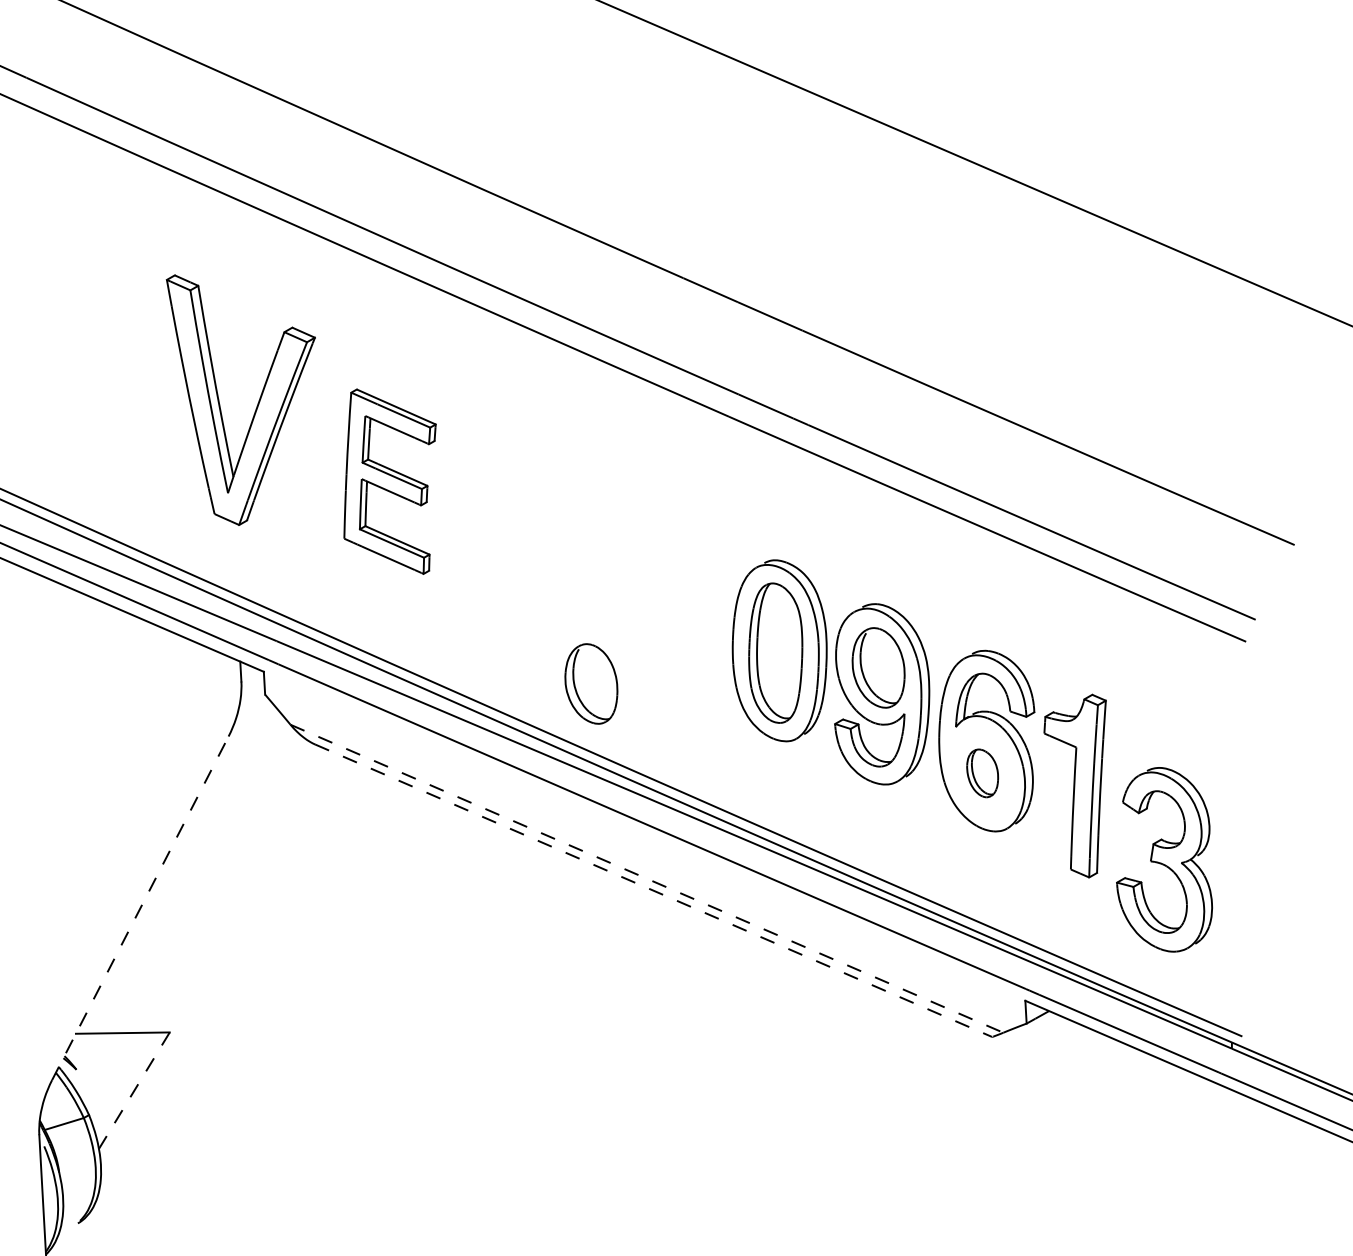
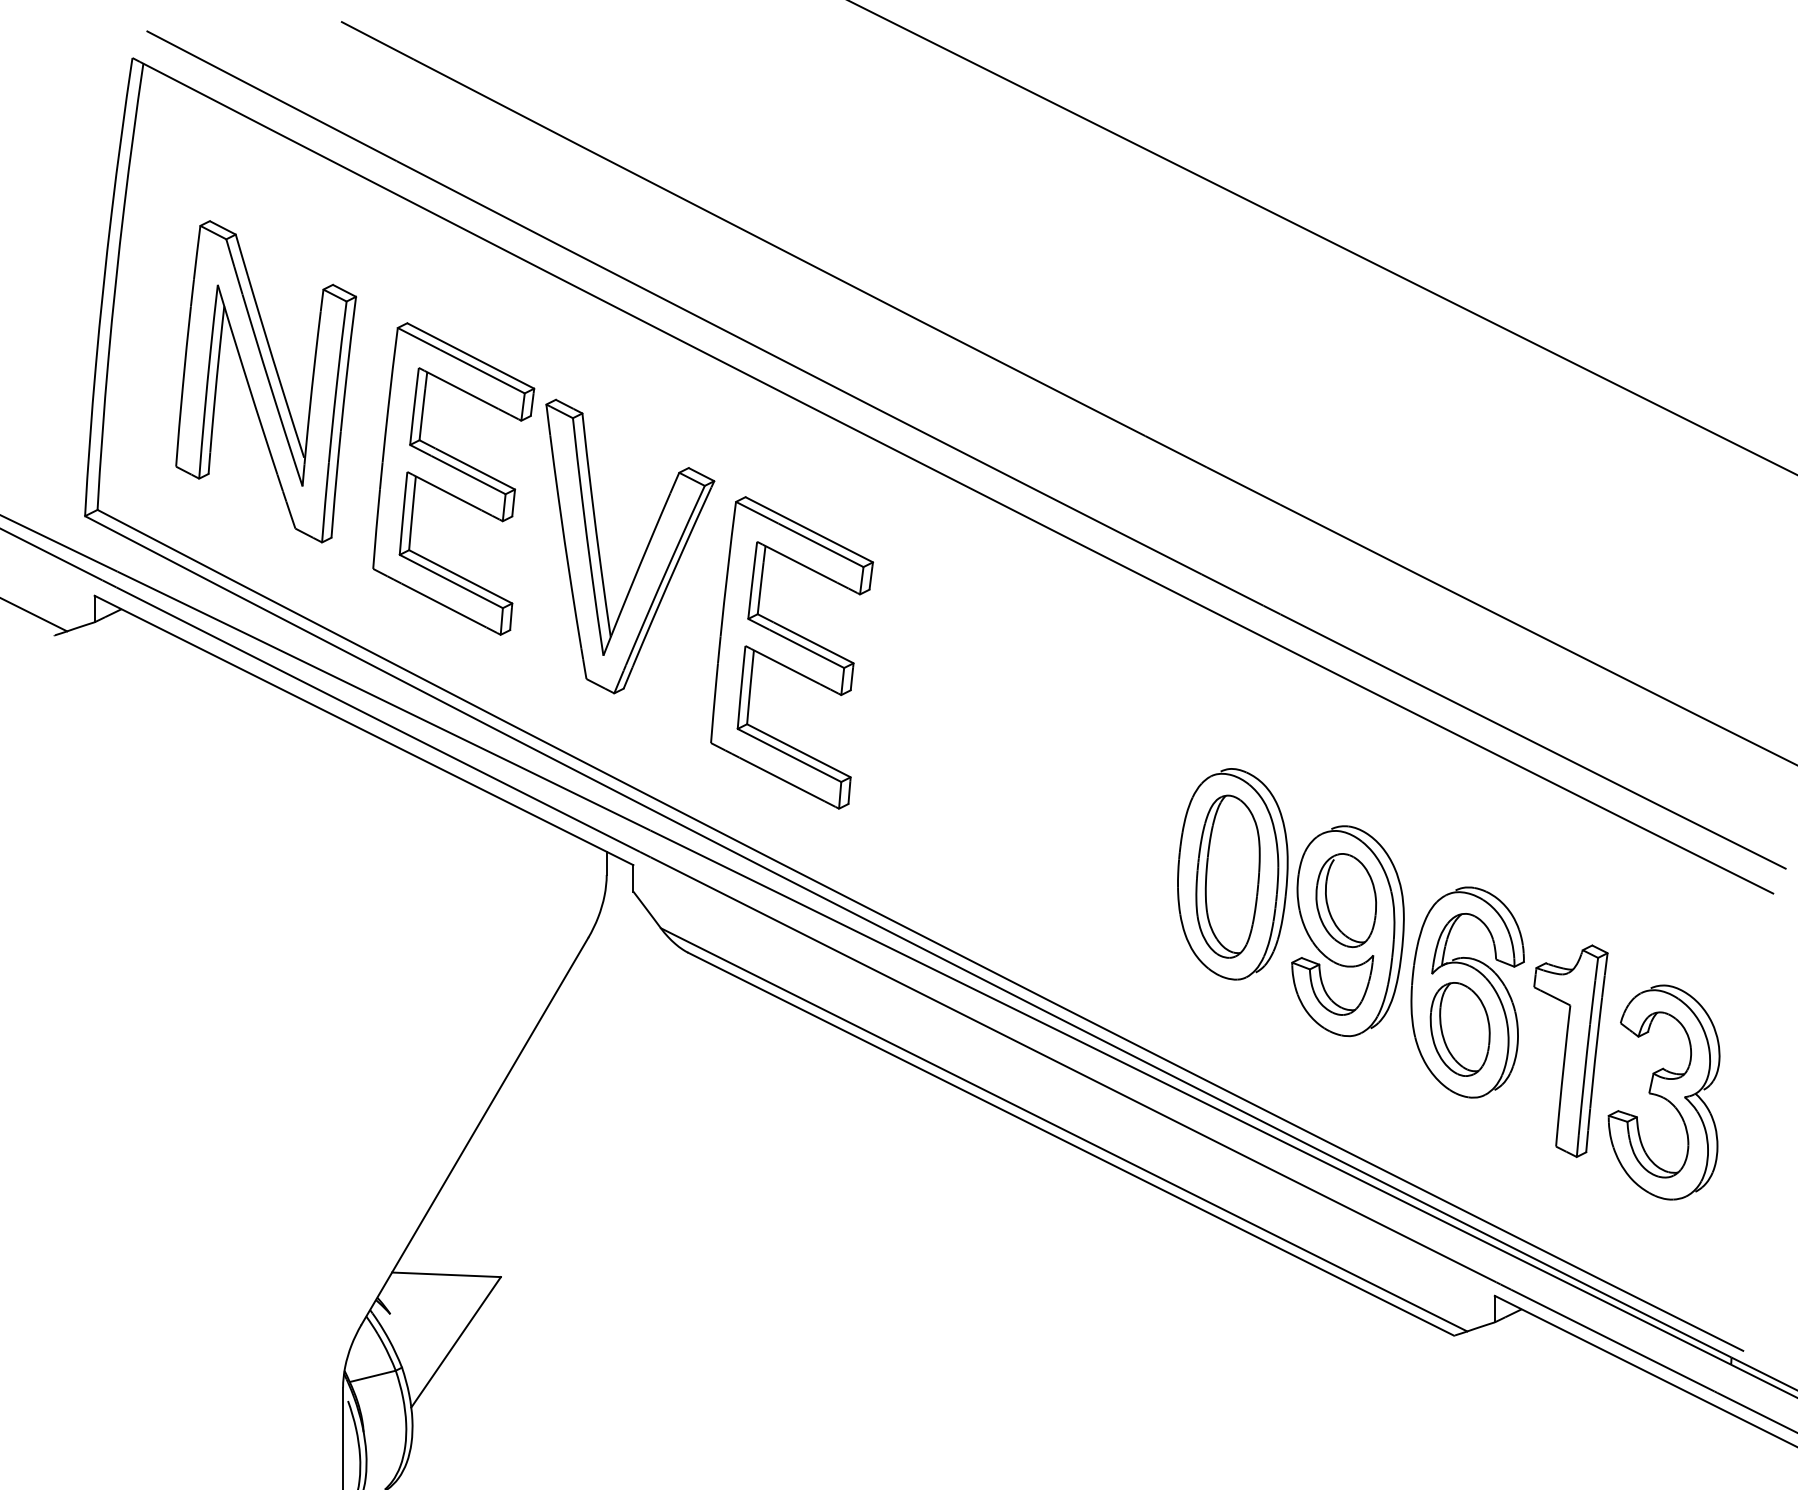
part: (90, 347) -> (453, 478), added
part: (389, 481) -> (791, 652), size x1.43
part: (591, 684) -> (1012, 900), removed
part: (982, 773) -> (1459, 1029), size x1.67
part: (1163, 859) -> (1663, 1092), moved
line: (647, 878) -> (1064, 1129), dashed -> solid
line: (654, 890) -> (1071, 1144), dashed -> solid
line: (140, 907) -> (475, 1130), dashed -> solid
line: (133, 1090) -> (455, 1342), dashed -> solid

